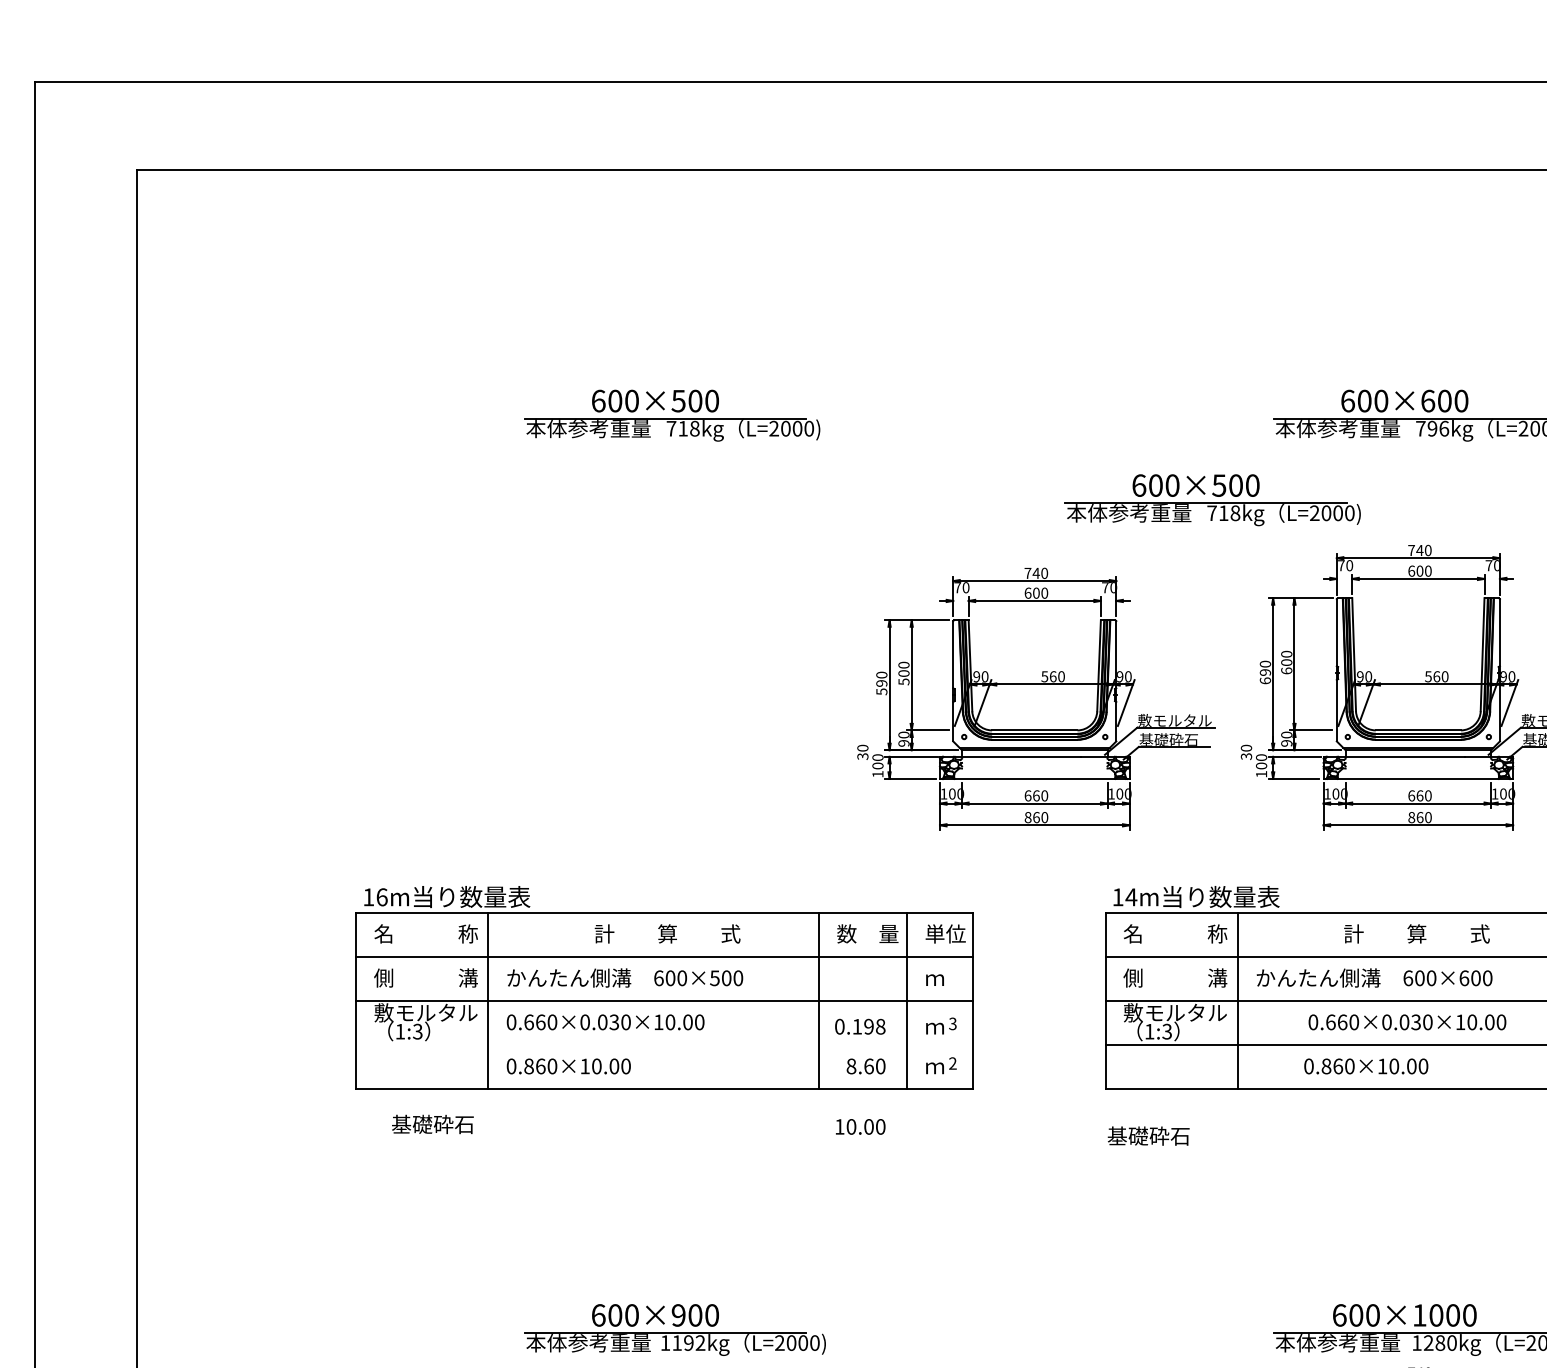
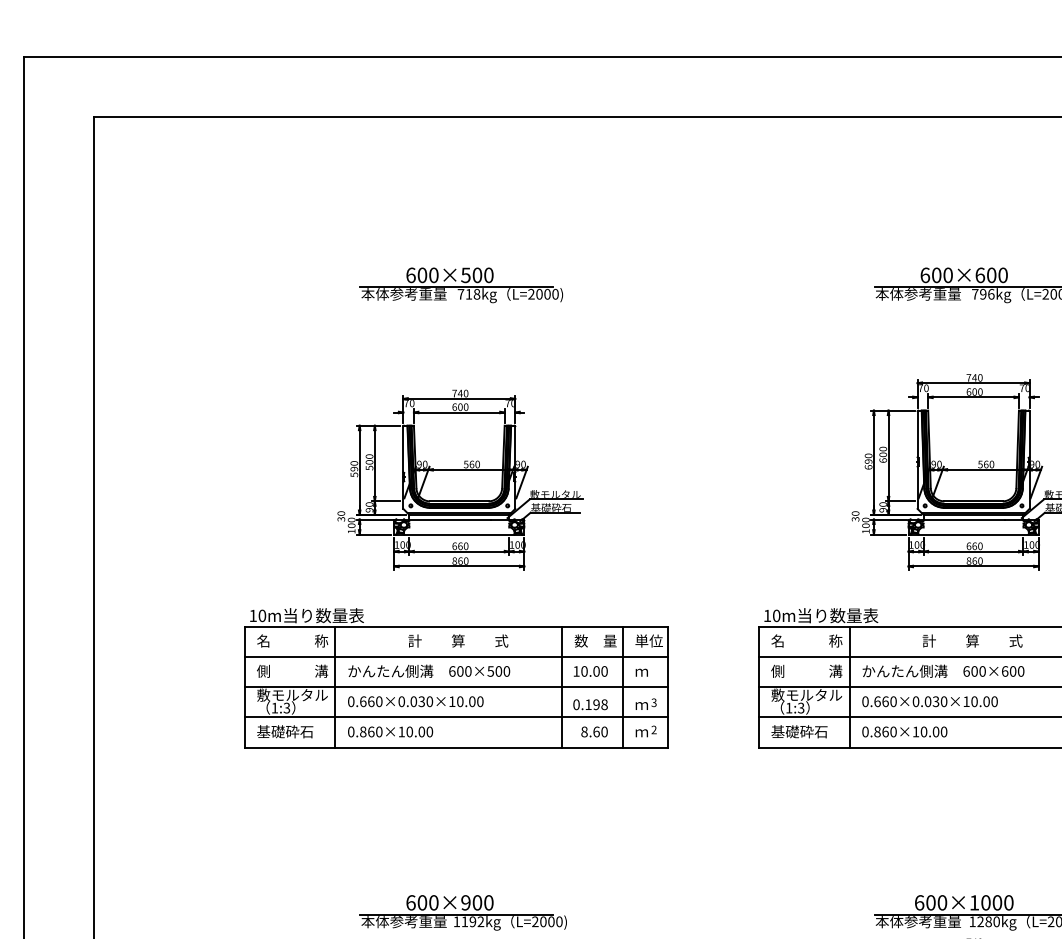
part: (1212, 500) -> (832, 343), removed
part: (1036, 698) -> (460, 479), moved
text: (382, 896) -> (262, 615), 16m -> 10m
text: (1131, 896) -> (776, 615), 14m -> 10m
text: (1406, 1022) -> (929, 701), moved
line: (664, 1045) -> (456, 717), added
text: (1365, 1065) -> (904, 731), moved
text: (433, 1124) -> (285, 731), moved
text: (860, 1126) -> (590, 671), moved
text: (1148, 1135) -> (799, 731), moved

